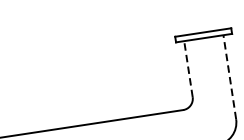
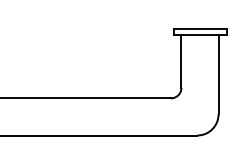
line: (188, 69) -> (181, 61), dashed -> solid
line: (229, 77) -> (218, 74), dashed -> solid

